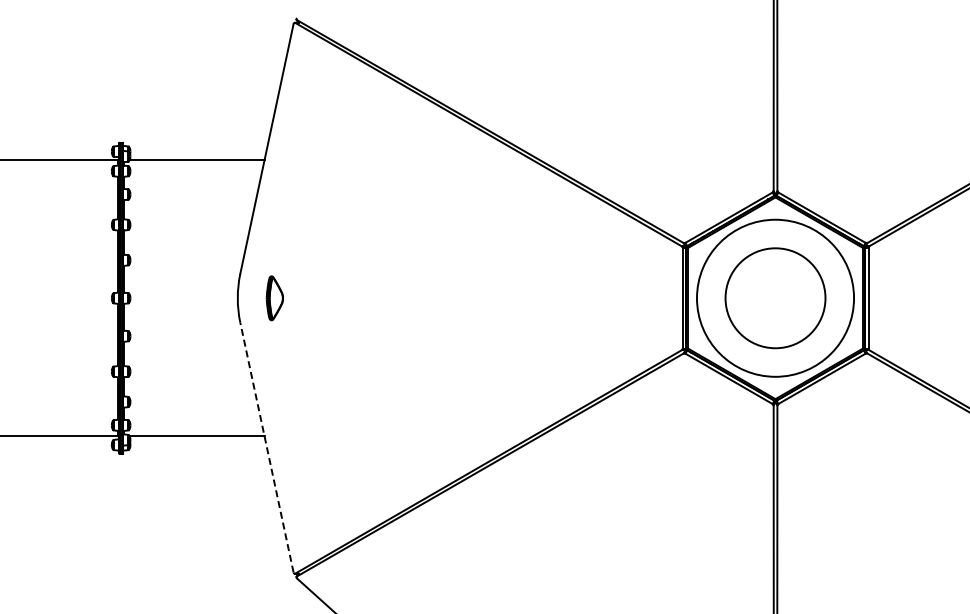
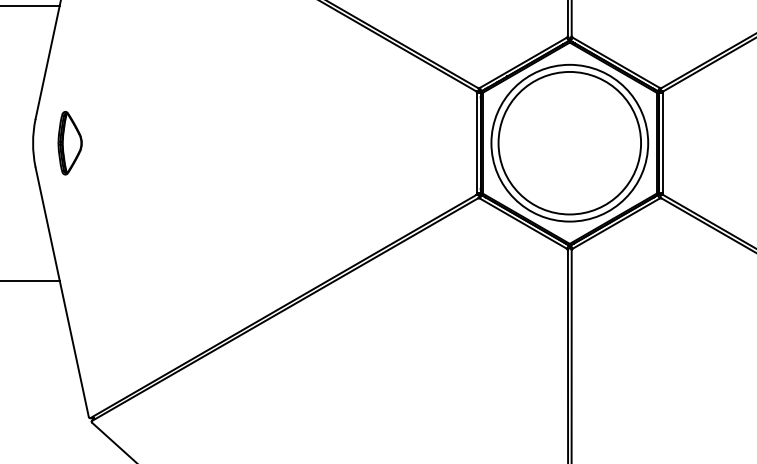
circle: (775, 297) -> (569, 142), size x1.43
part: (274, 298) -> (69, 143), size x1.43
line: (266, 447) -> (61, 292), dashed -> solid

